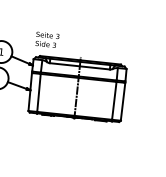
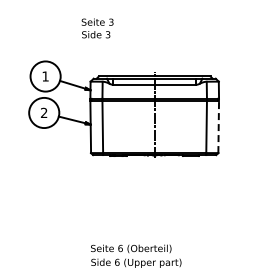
text: (47, 39) -> (97, 28), moved
line: (122, 101) -> (218, 126), solid -> dashed

